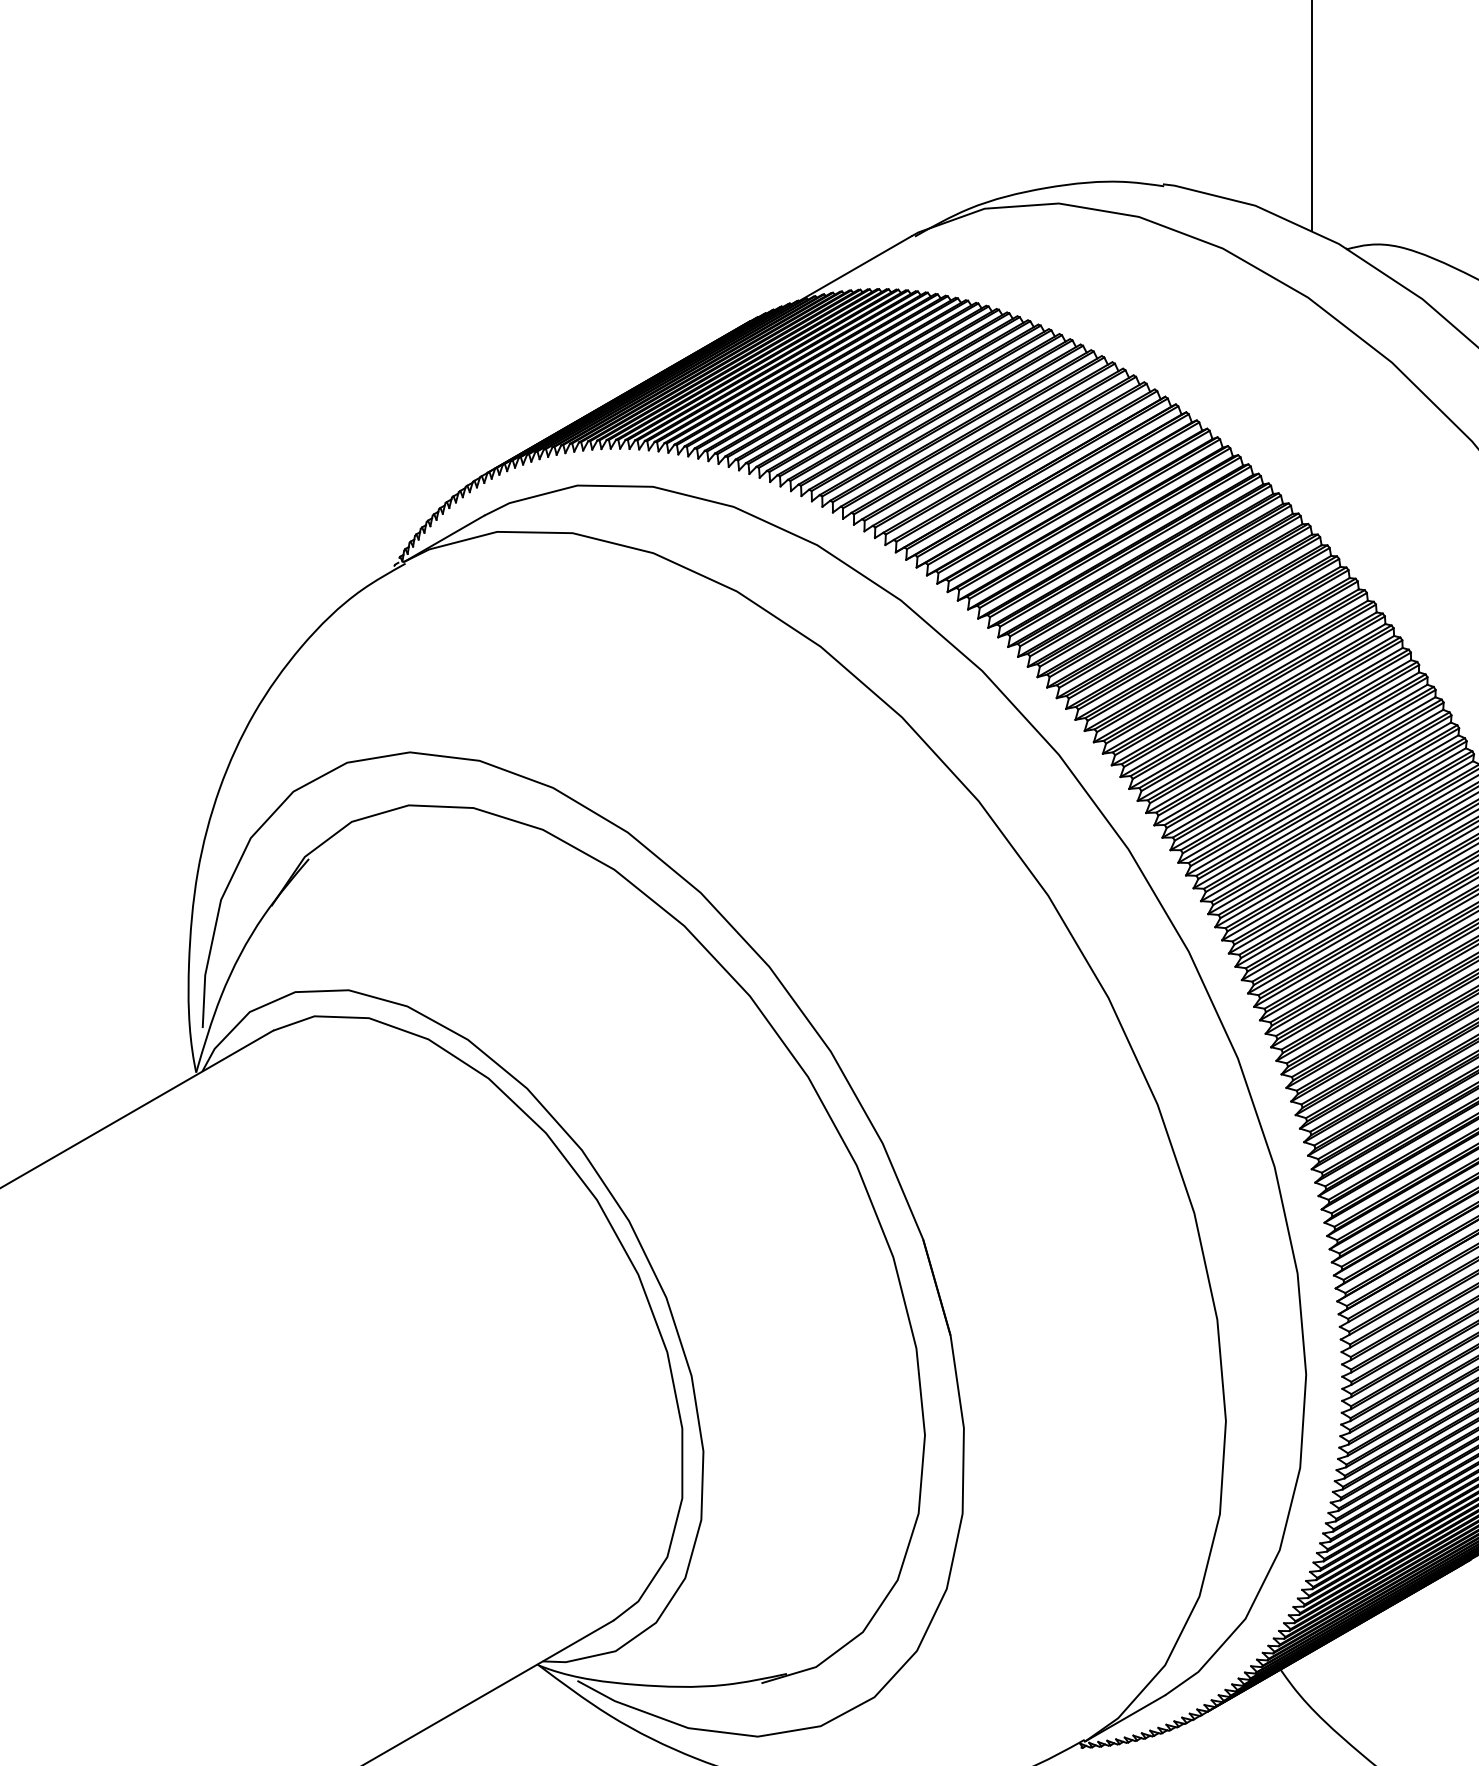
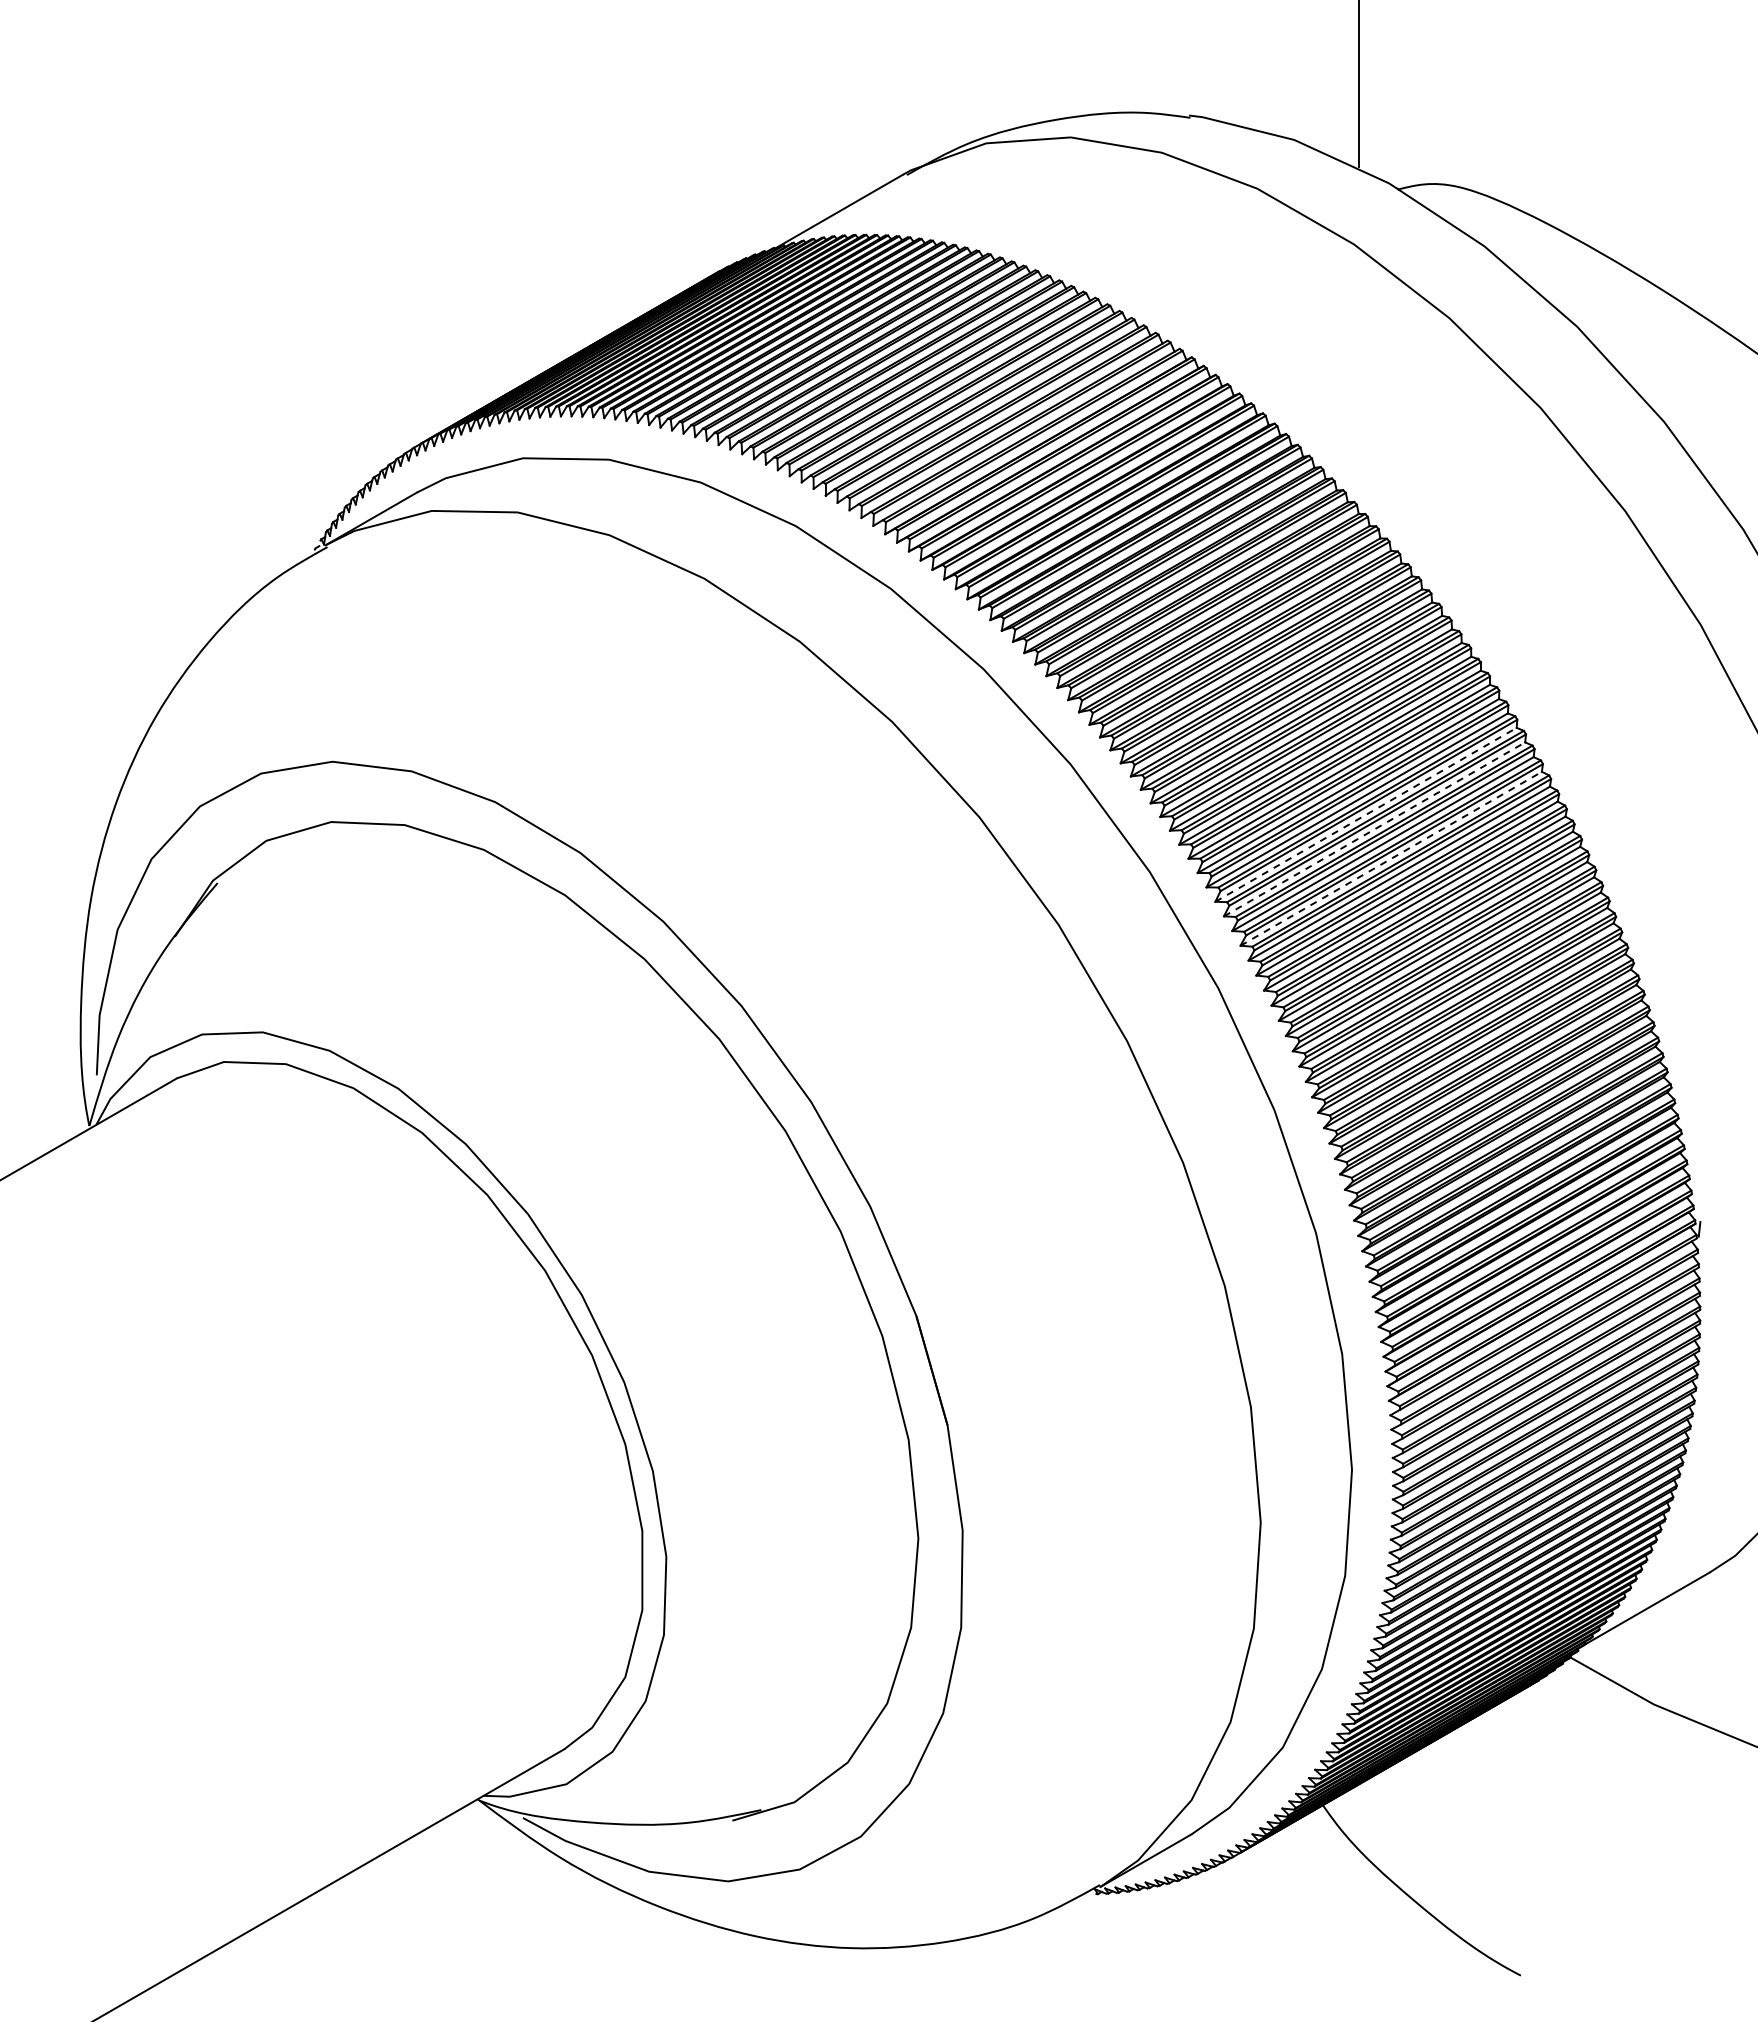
line: (1318, 798) -> (1366, 814), solid -> dashed
line: (1325, 811) -> (1374, 829), solid -> dashed
line: (1340, 837) -> (1391, 858), solid -> dashed

